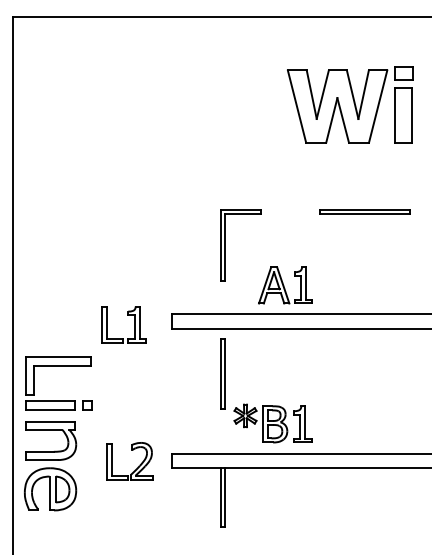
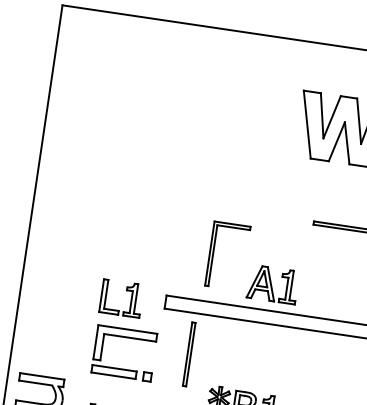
part: (225, 245) -> (213, 253), moved
part: (58, 366) -> (126, 337), moved
part: (222, 373) -> (188, 353), moved

